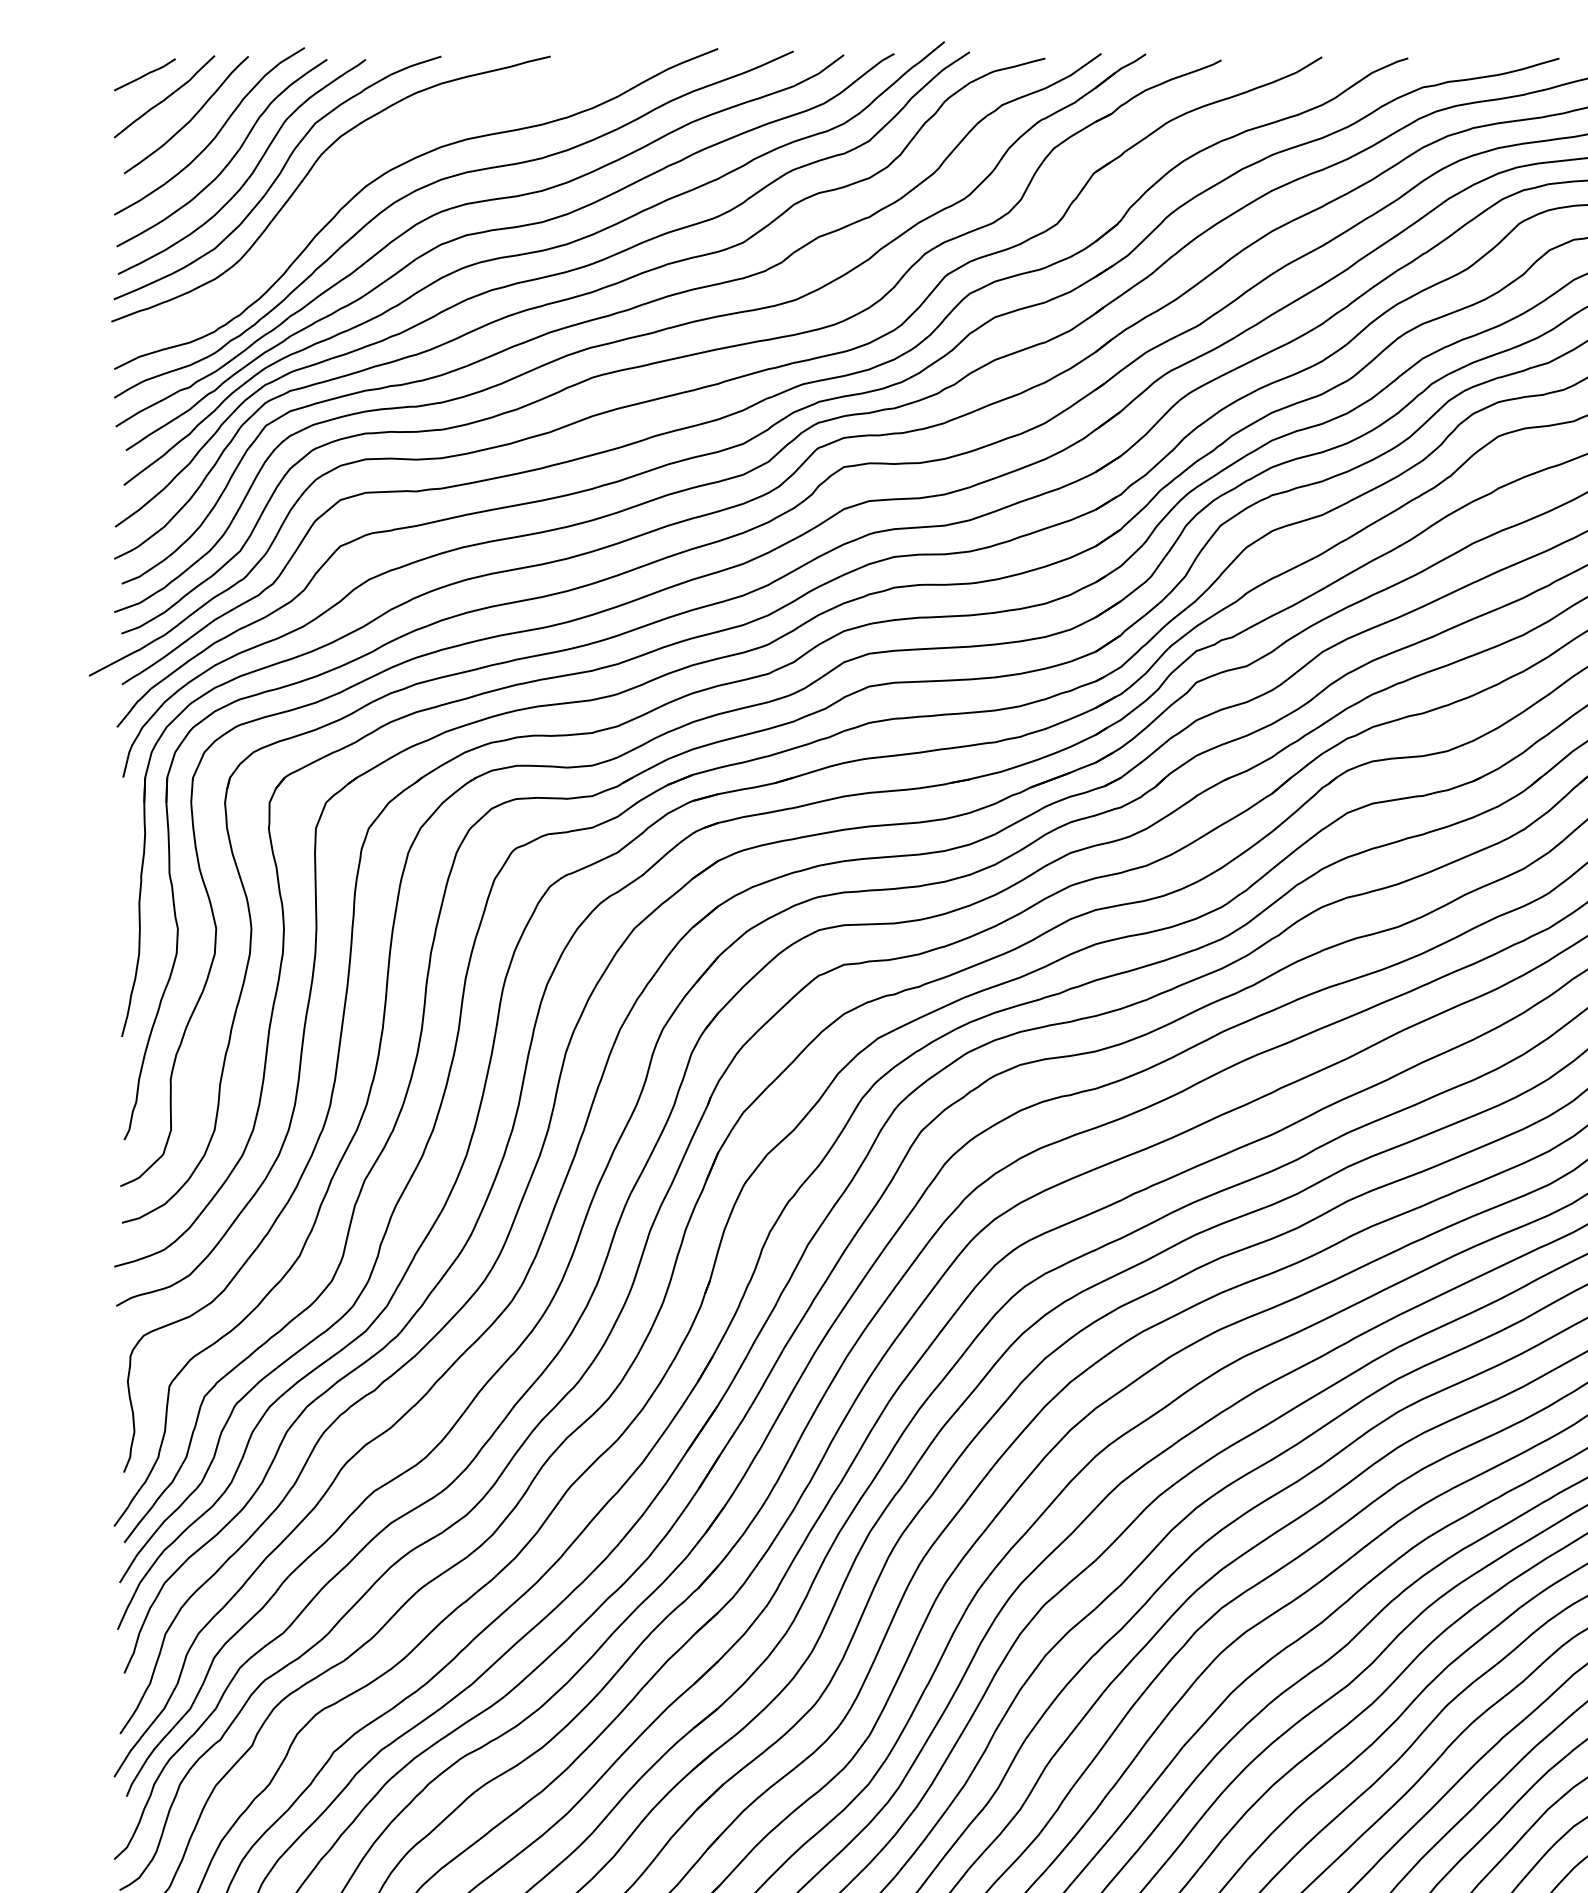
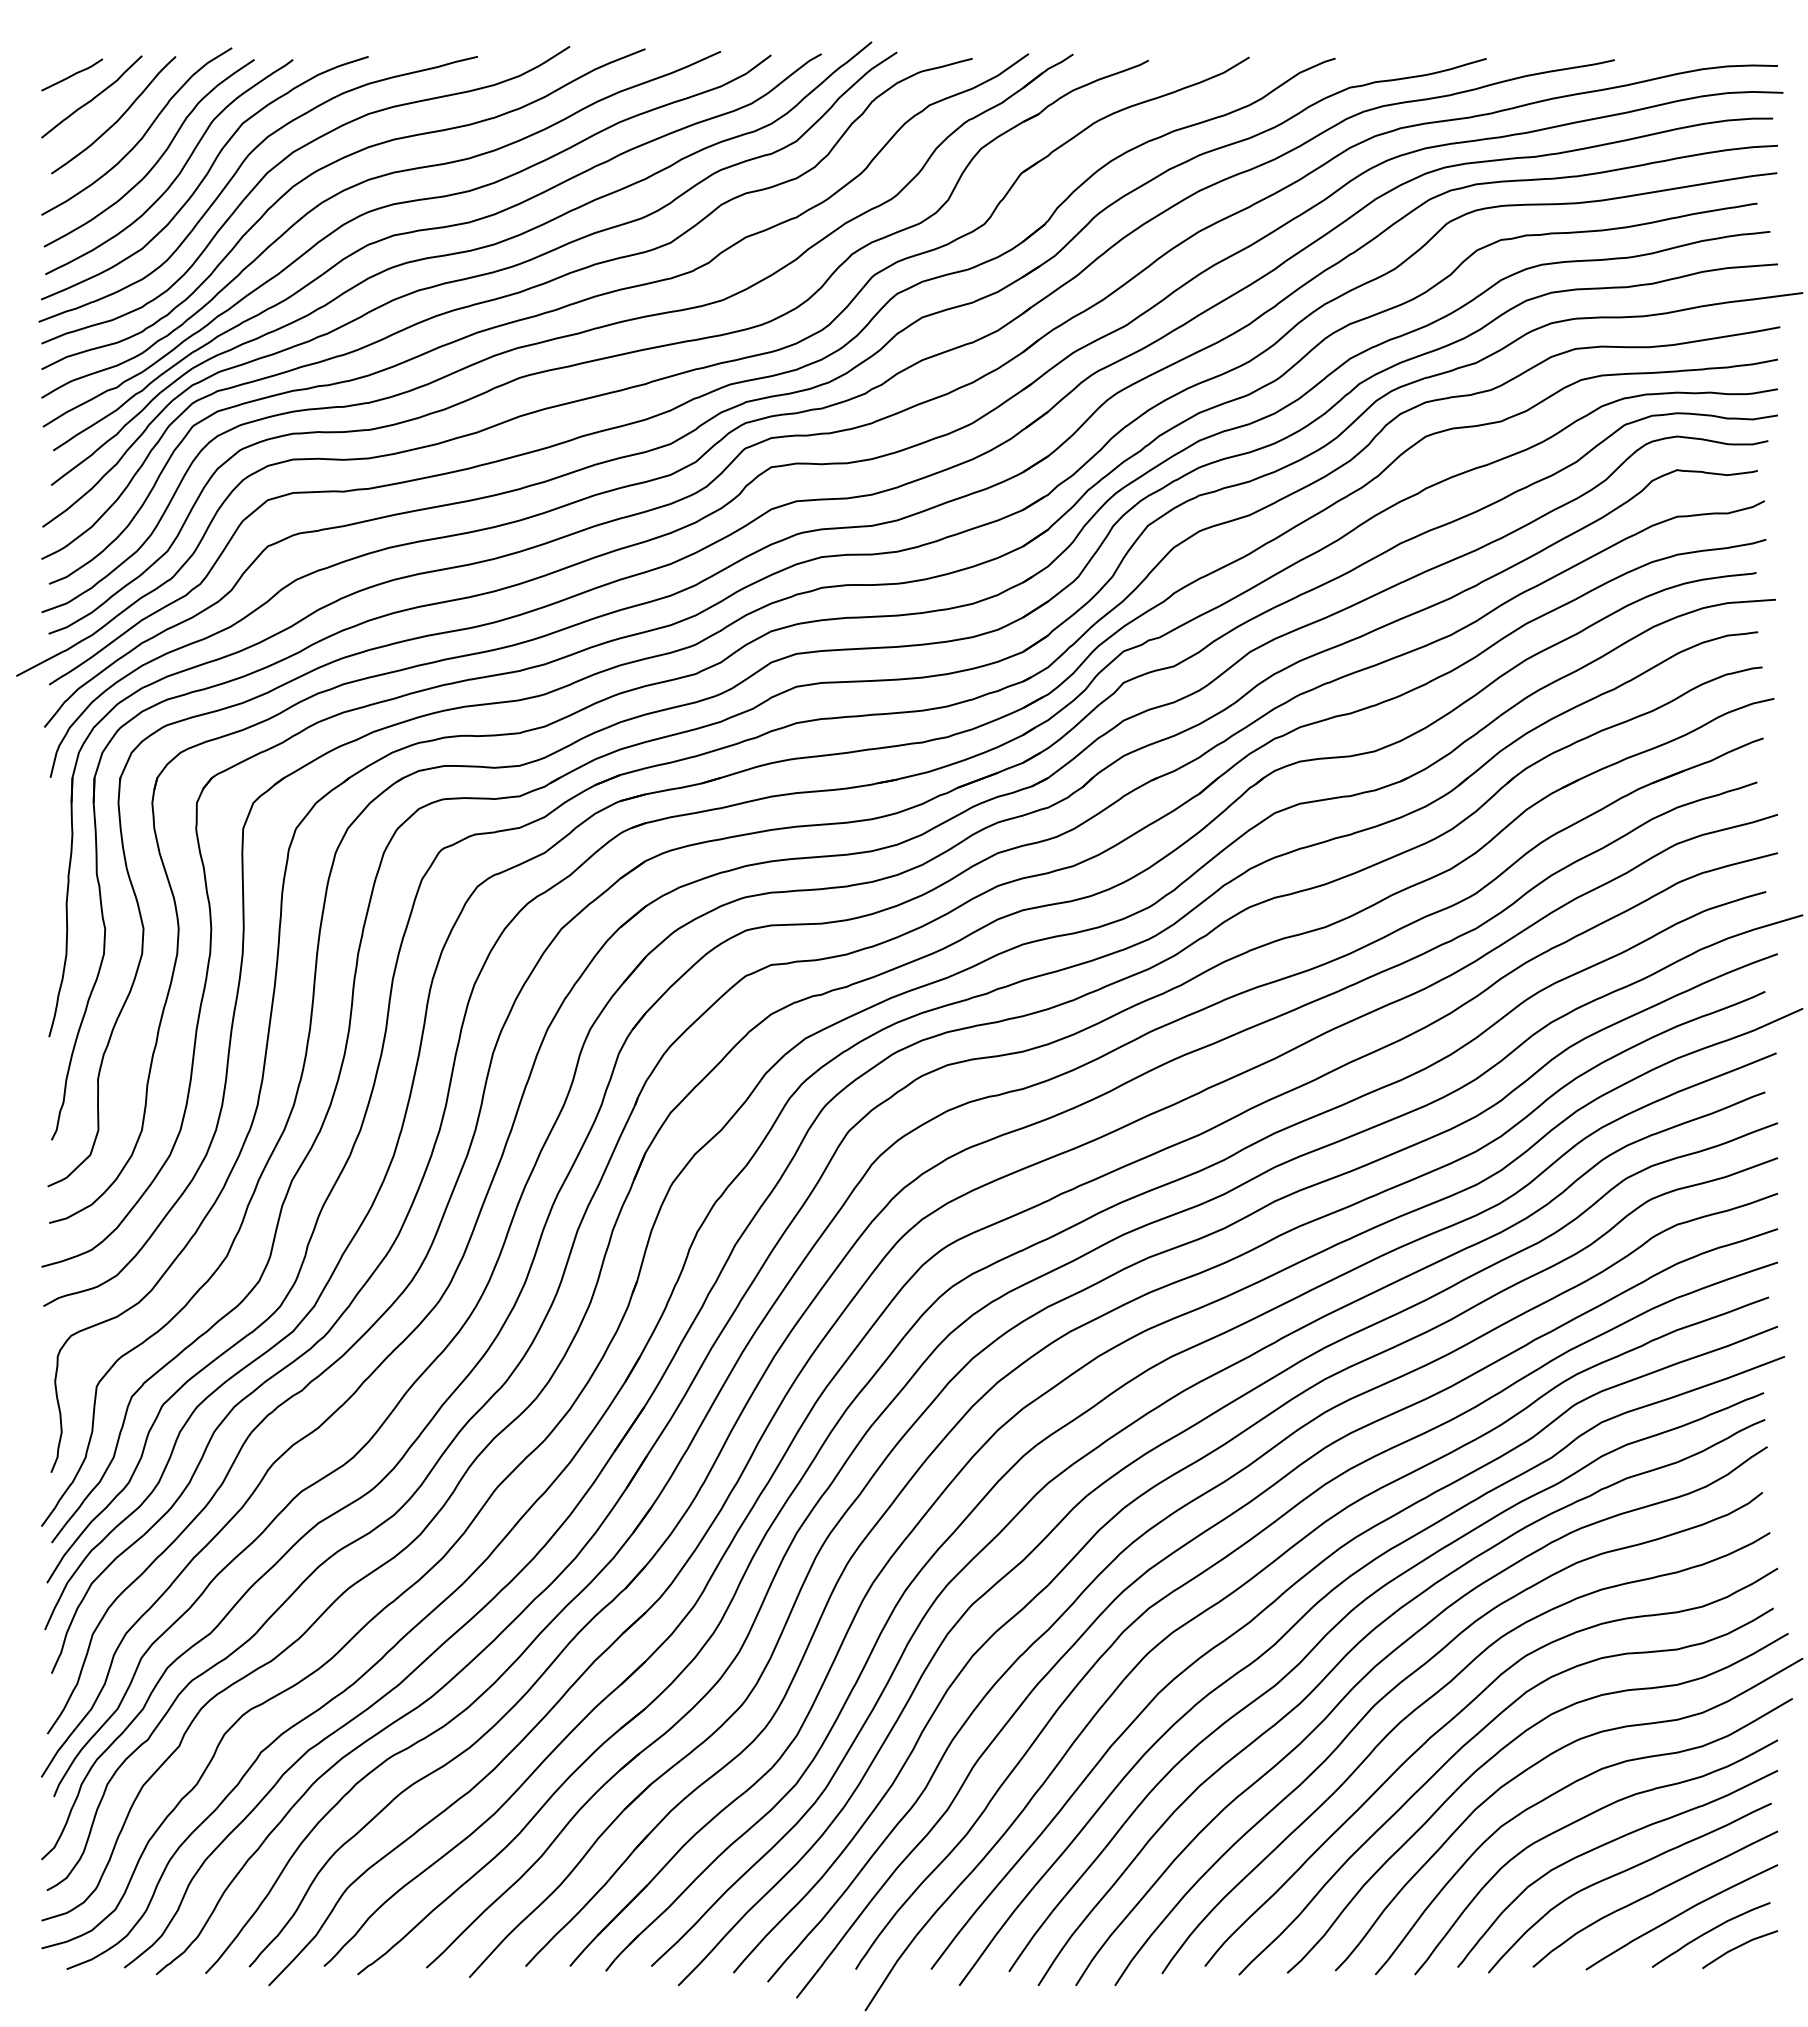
curve: (350, 166) -> (277, 166), added

